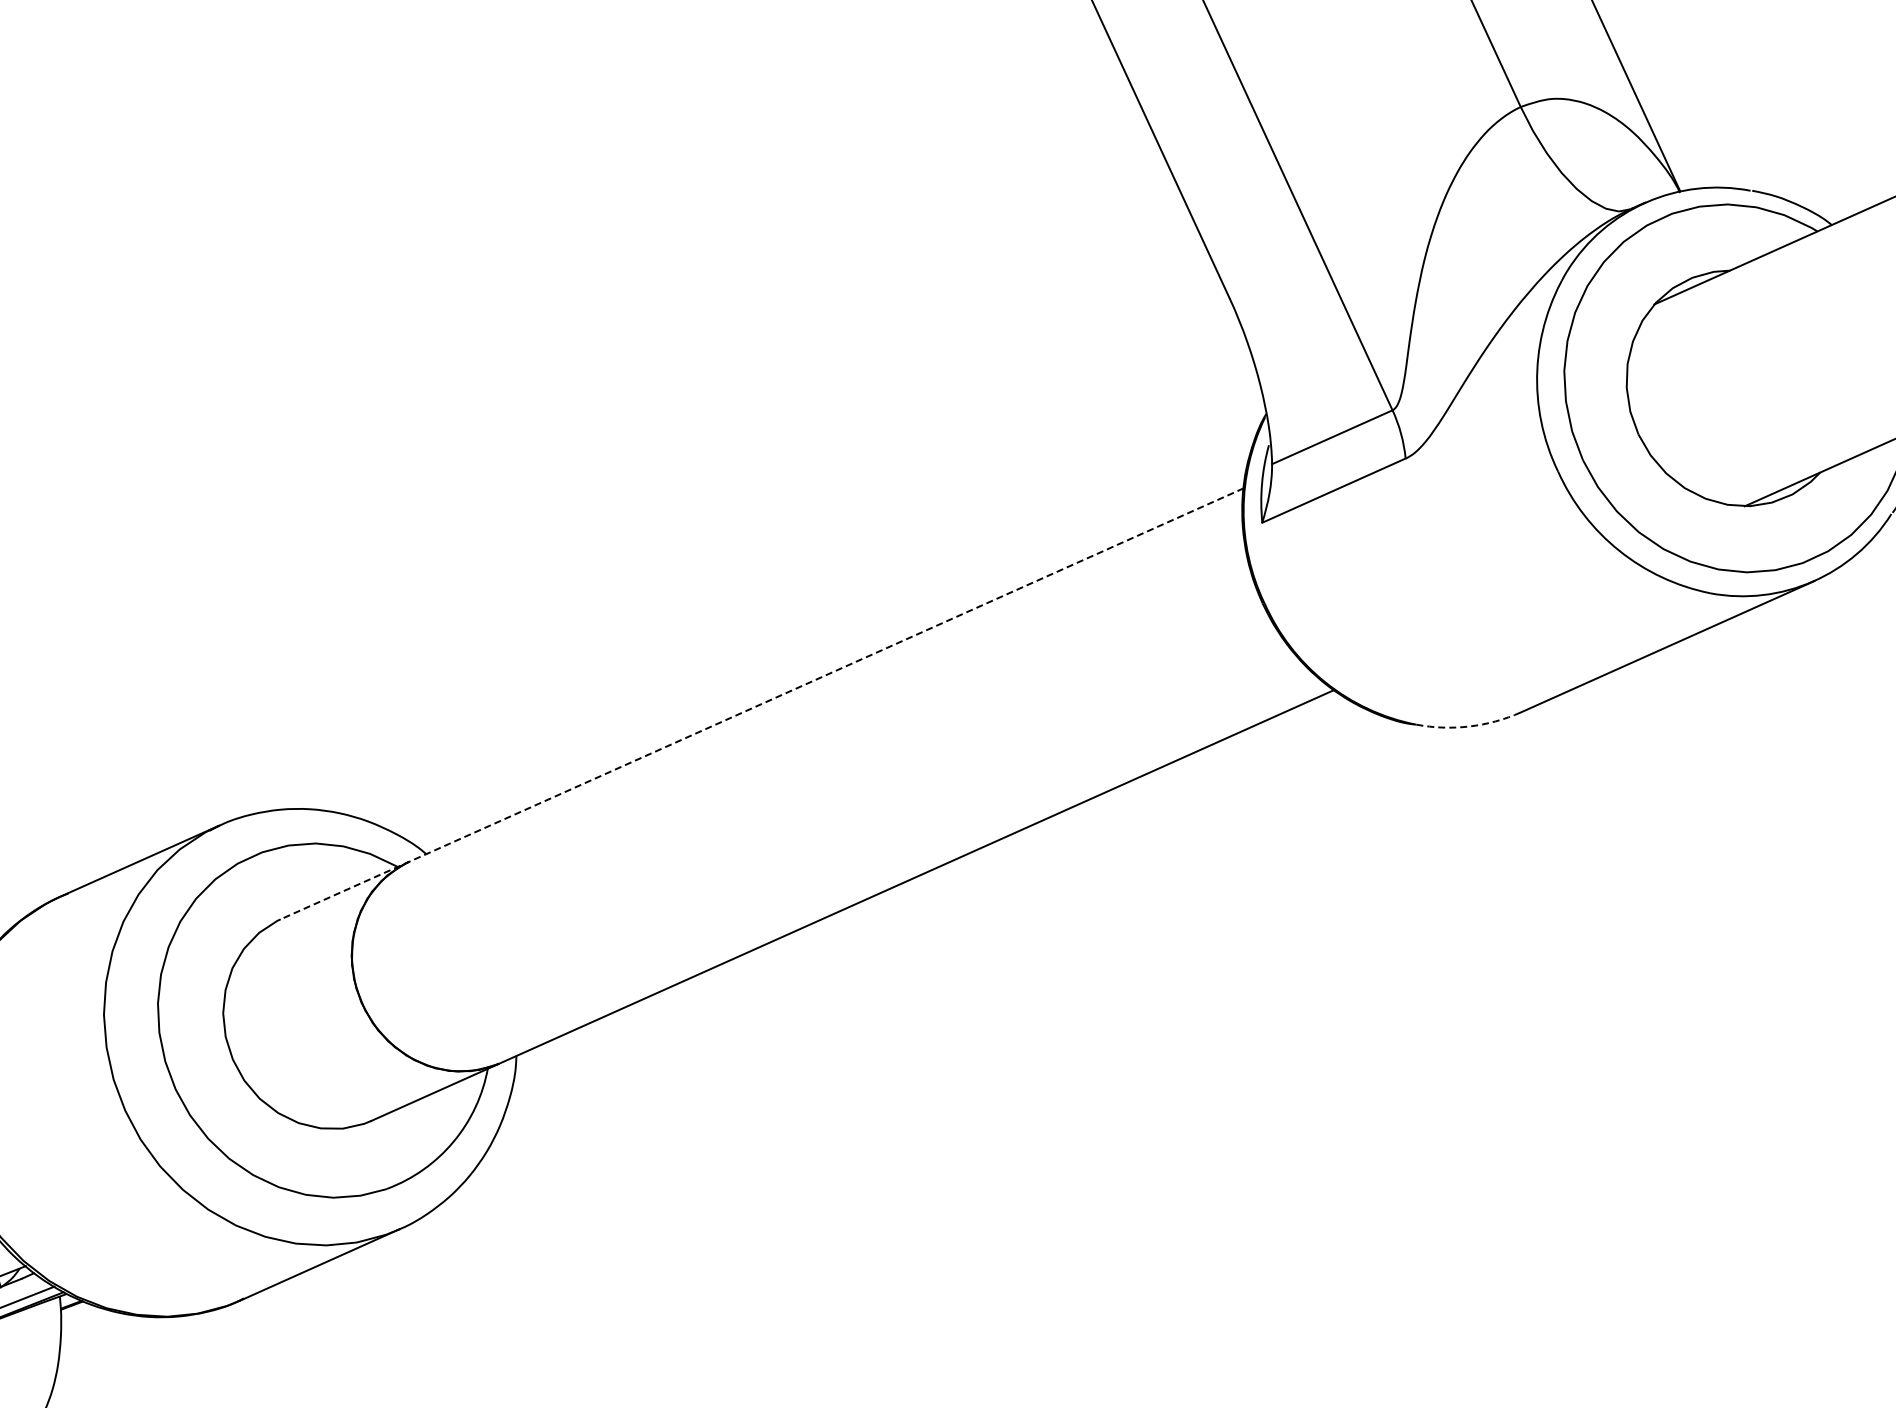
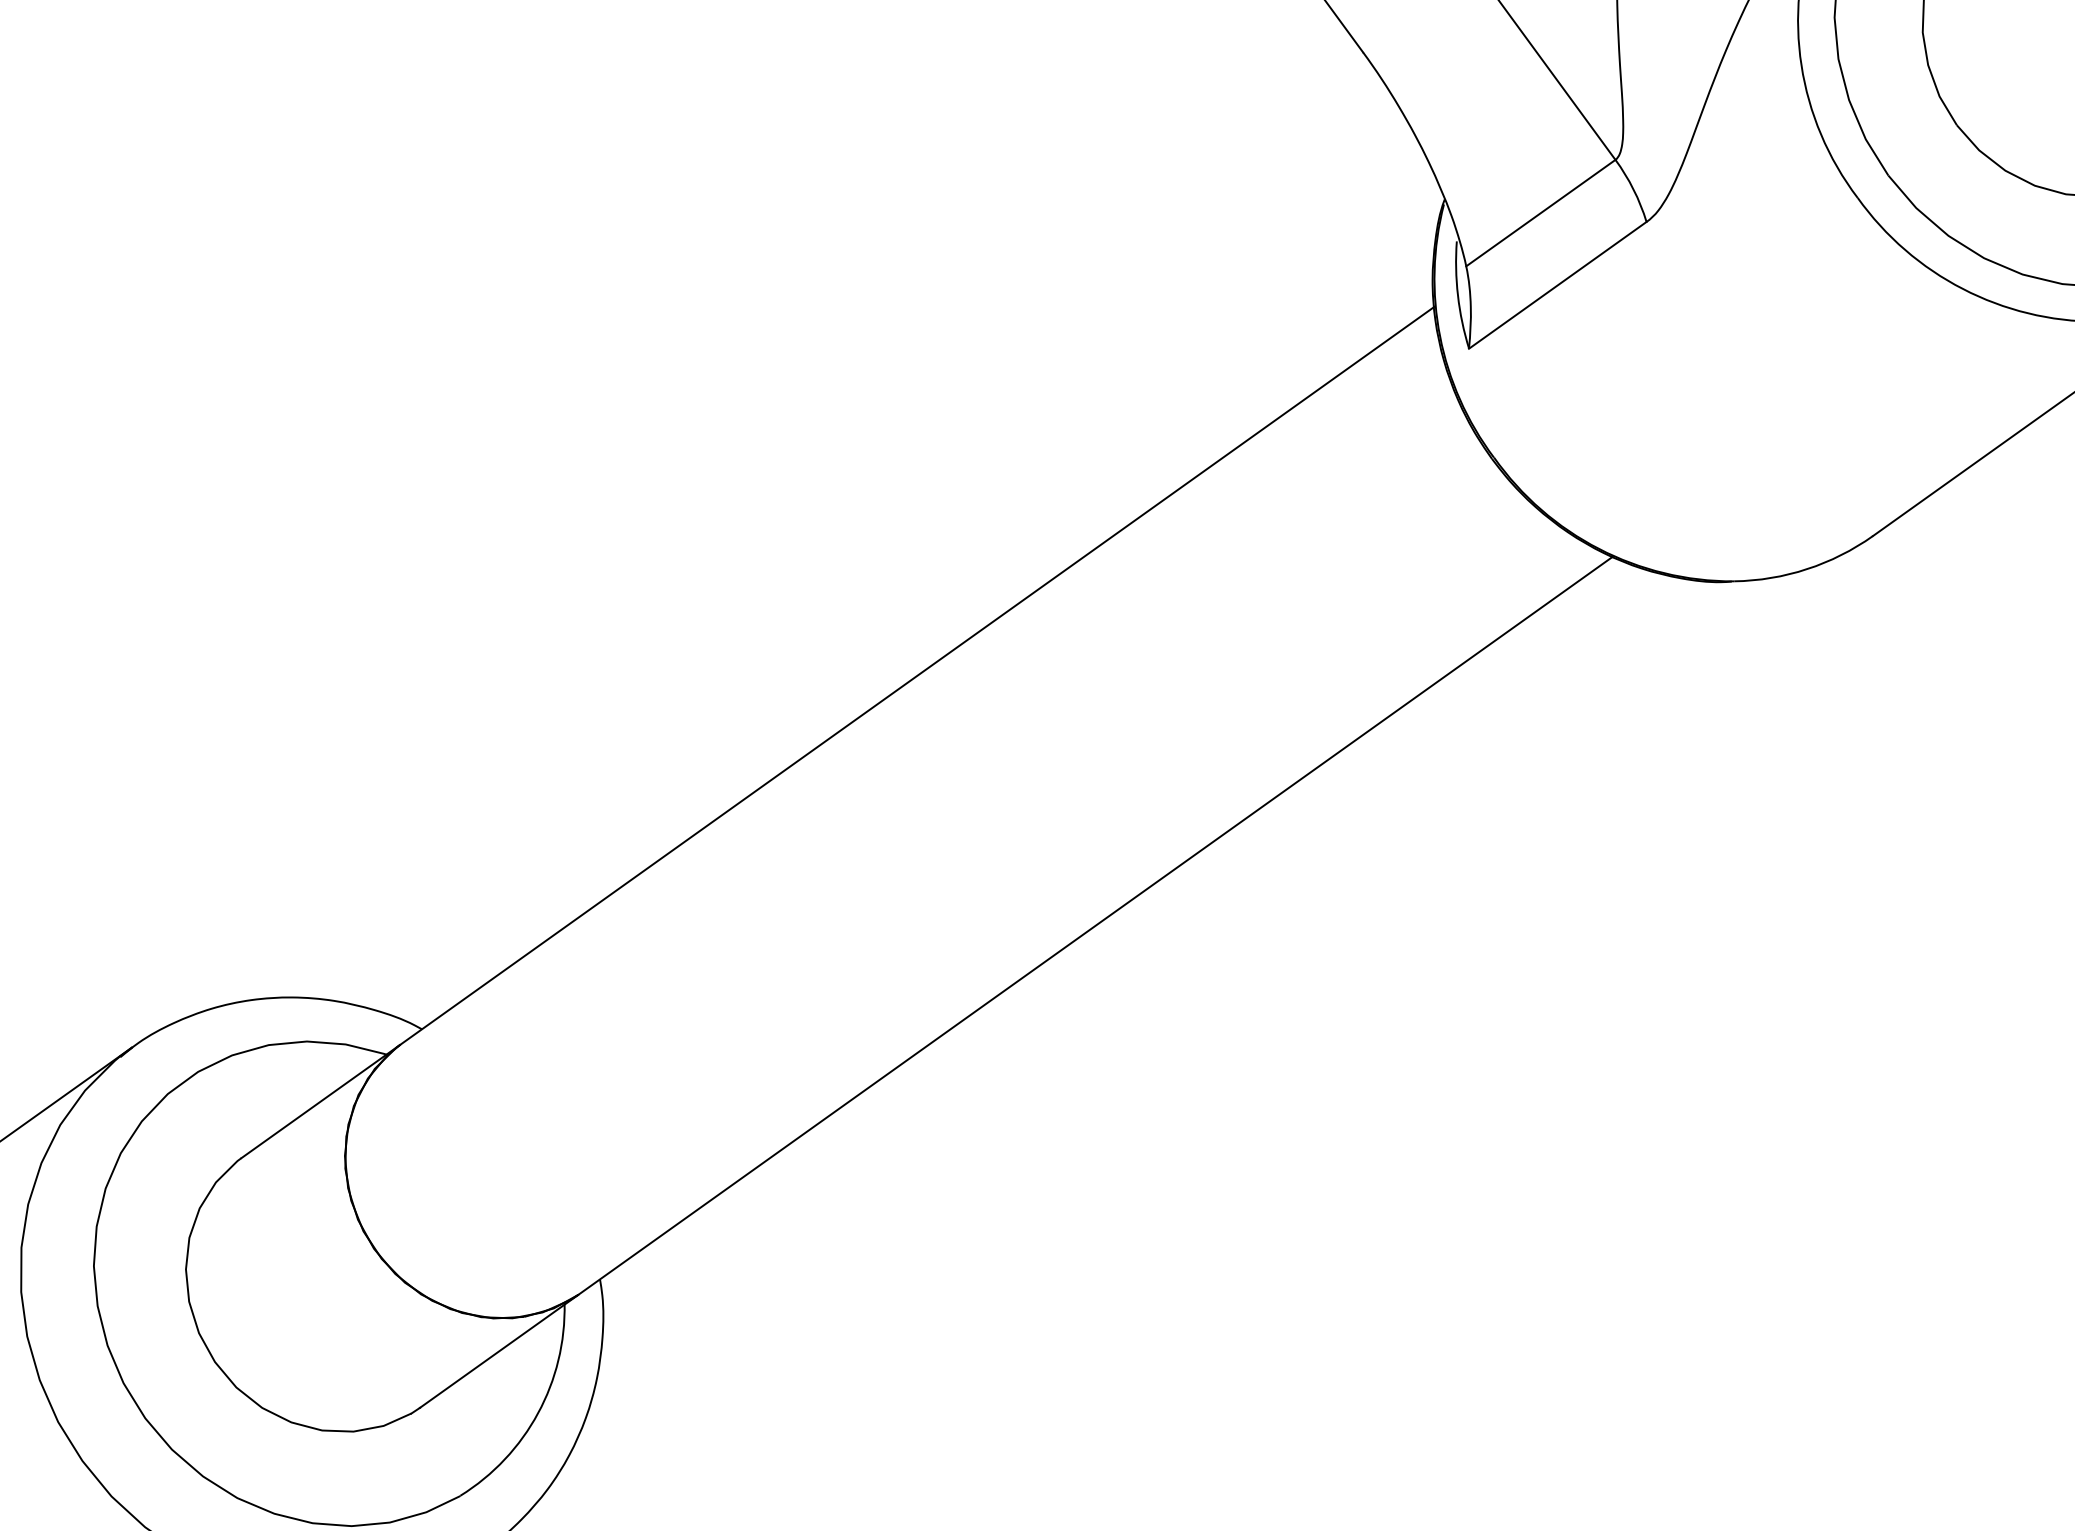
line: (762, 703) -> (838, 731), dashed -> solid
arc: (1469, 726) -> (1807, 569), dashed -> solid

